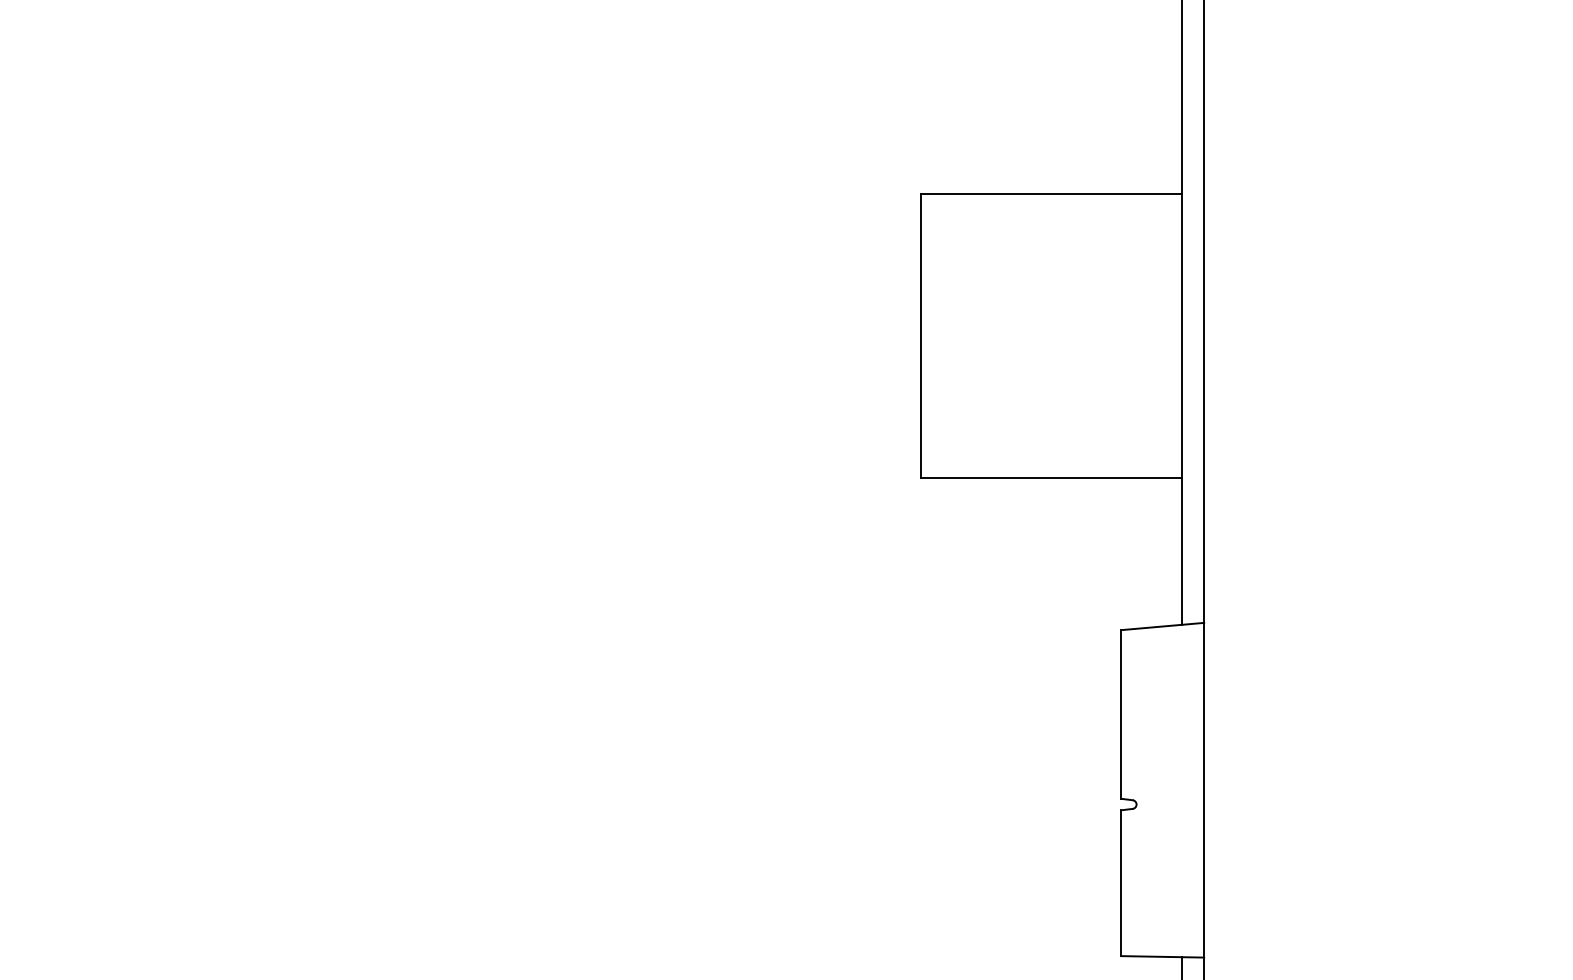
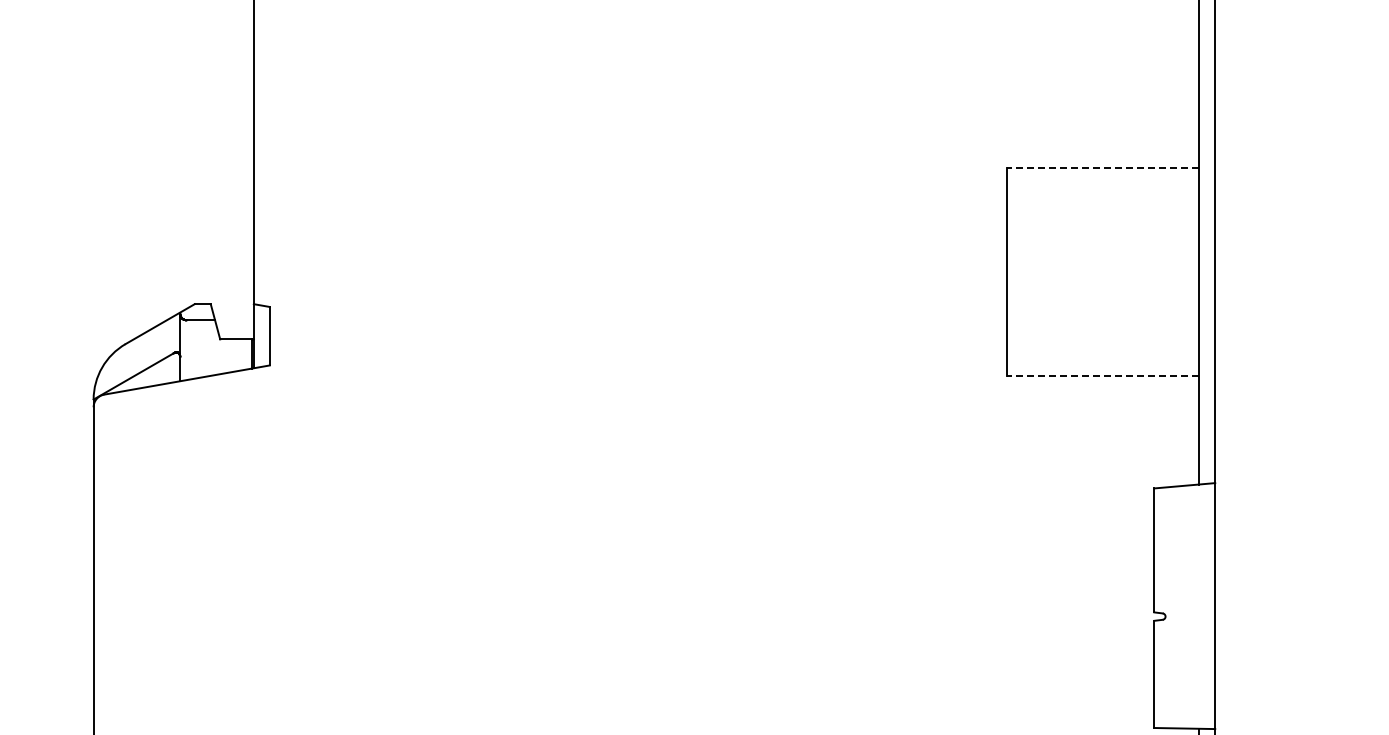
line: (1050, 193) -> (1102, 167), solid -> dashed
line: (1050, 477) -> (1102, 376), solid -> dashed

